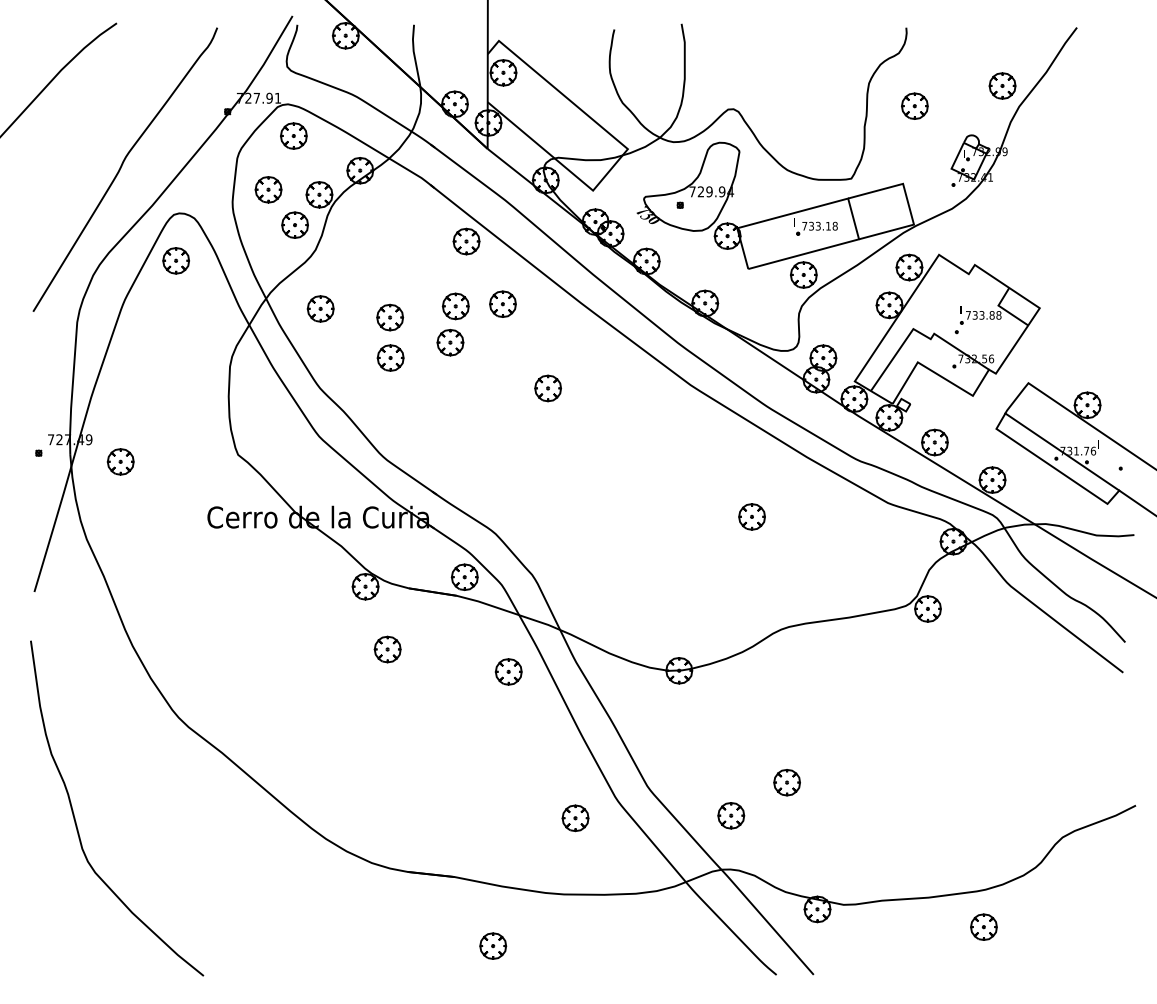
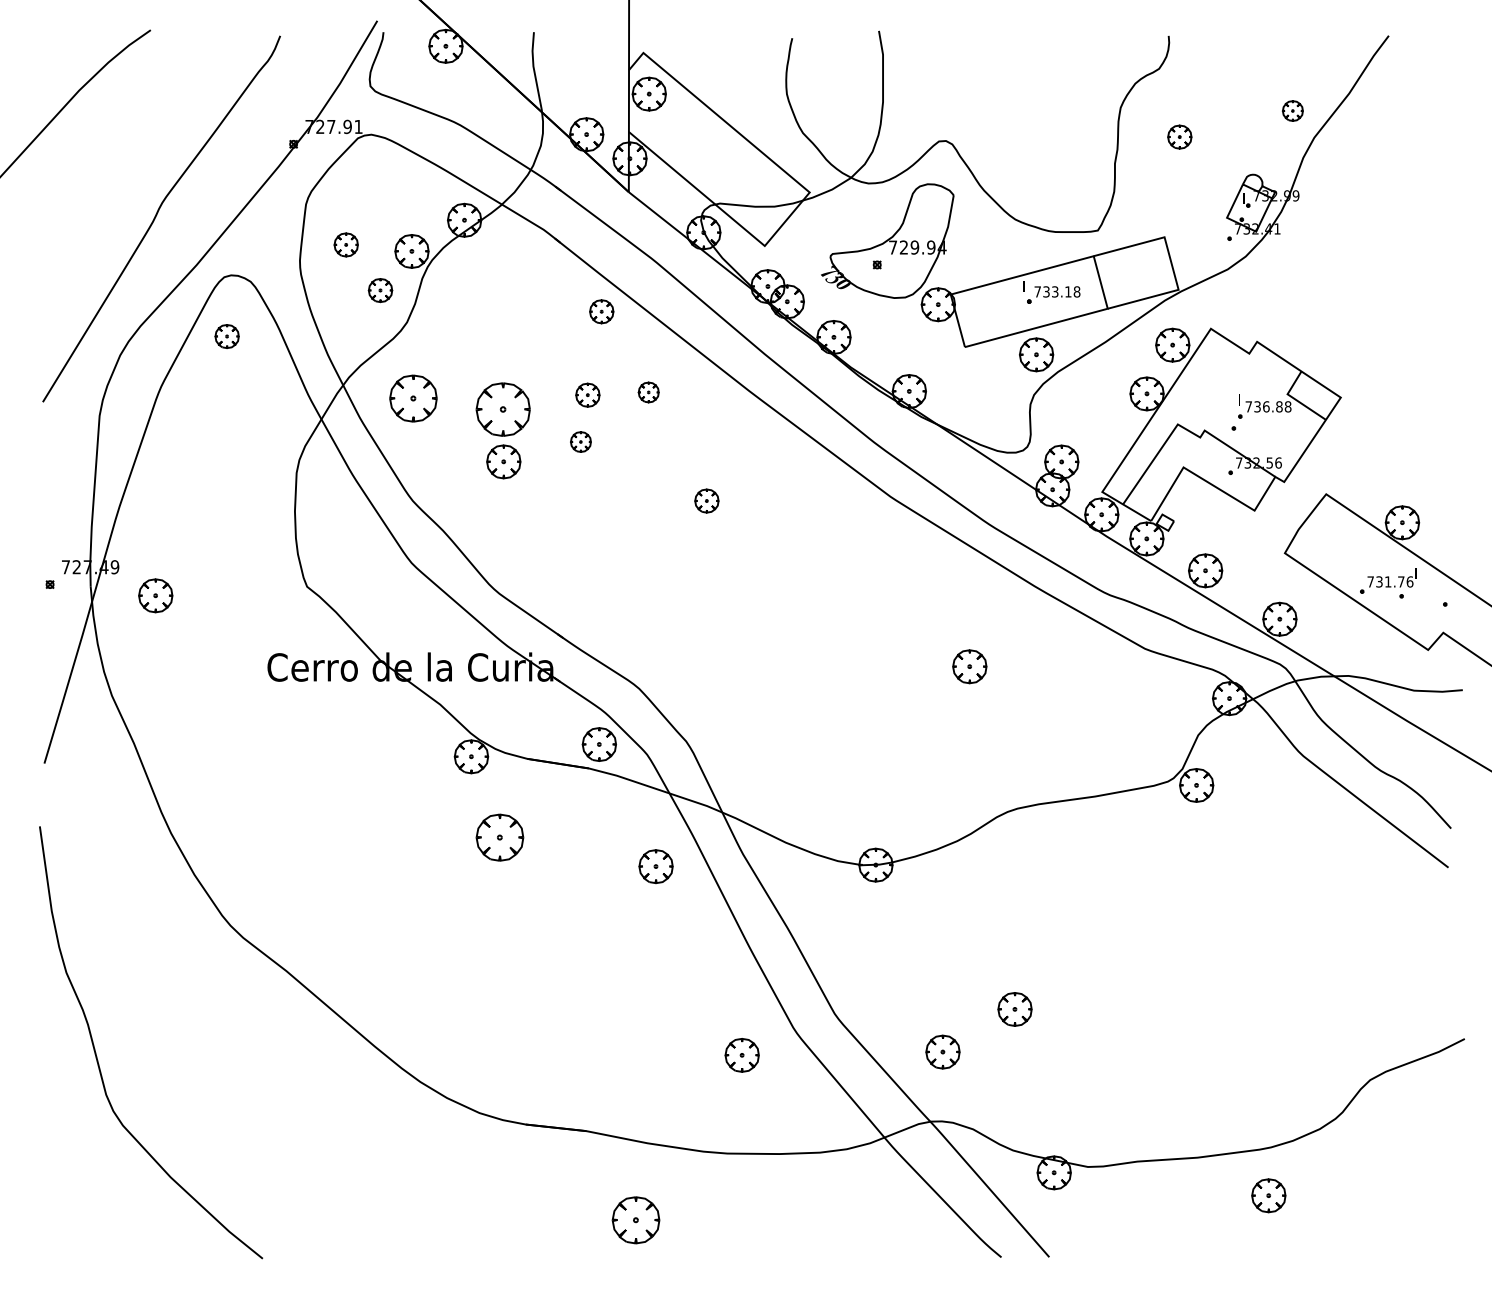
part: (1002, 85) -> (1292, 110), size x0.6
part: (914, 105) -> (1179, 136), size x0.7
part: (293, 135) -> (378, 175), removed
part: (267, 189) -> (345, 244), size x0.7
part: (295, 225) -> (380, 290), size x0.7
part: (466, 241) -> (601, 311), size x0.7
part: (175, 260) -> (226, 336), size x0.7
part: (502, 304) -> (648, 392), size x0.6
part: (455, 305) -> (587, 394), size x0.7
part: (320, 308) -> (413, 398), size x1.4
text: (982, 315) -> (1266, 406), 733.88 -> 736.88
part: (389, 317) -> (502, 409), size x1.6
part: (450, 342) -> (580, 441), size x0.6
part: (547, 388) -> (706, 500), size x0.7
line: (1062, 451) -> (1369, 582), removed
part: (387, 649) -> (499, 837), size x1.4
part: (492, 945) -> (635, 1219), size x1.4

